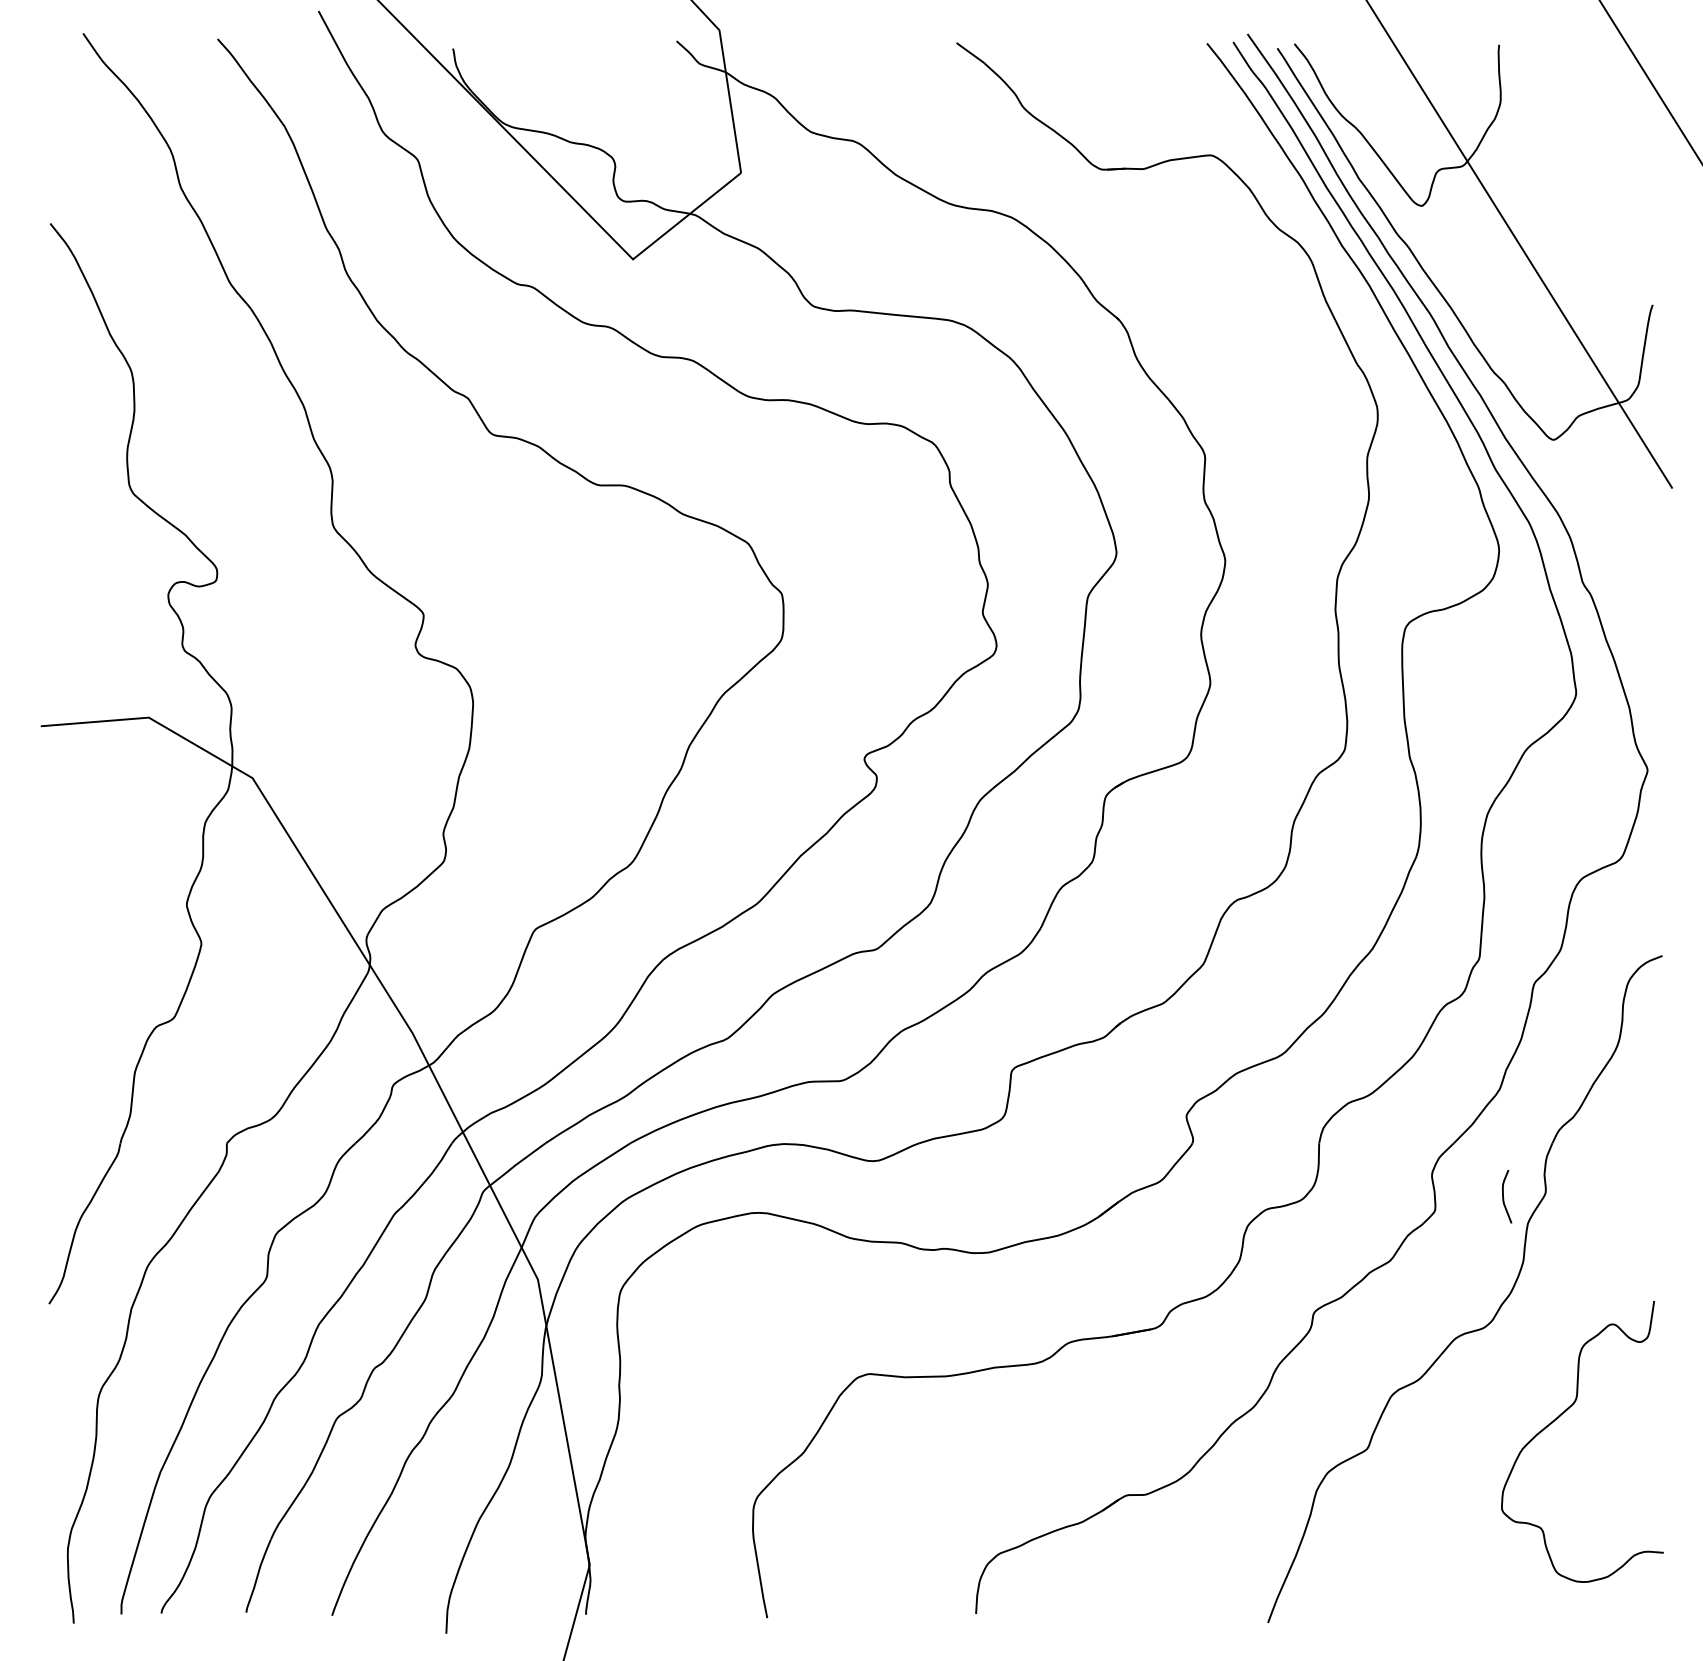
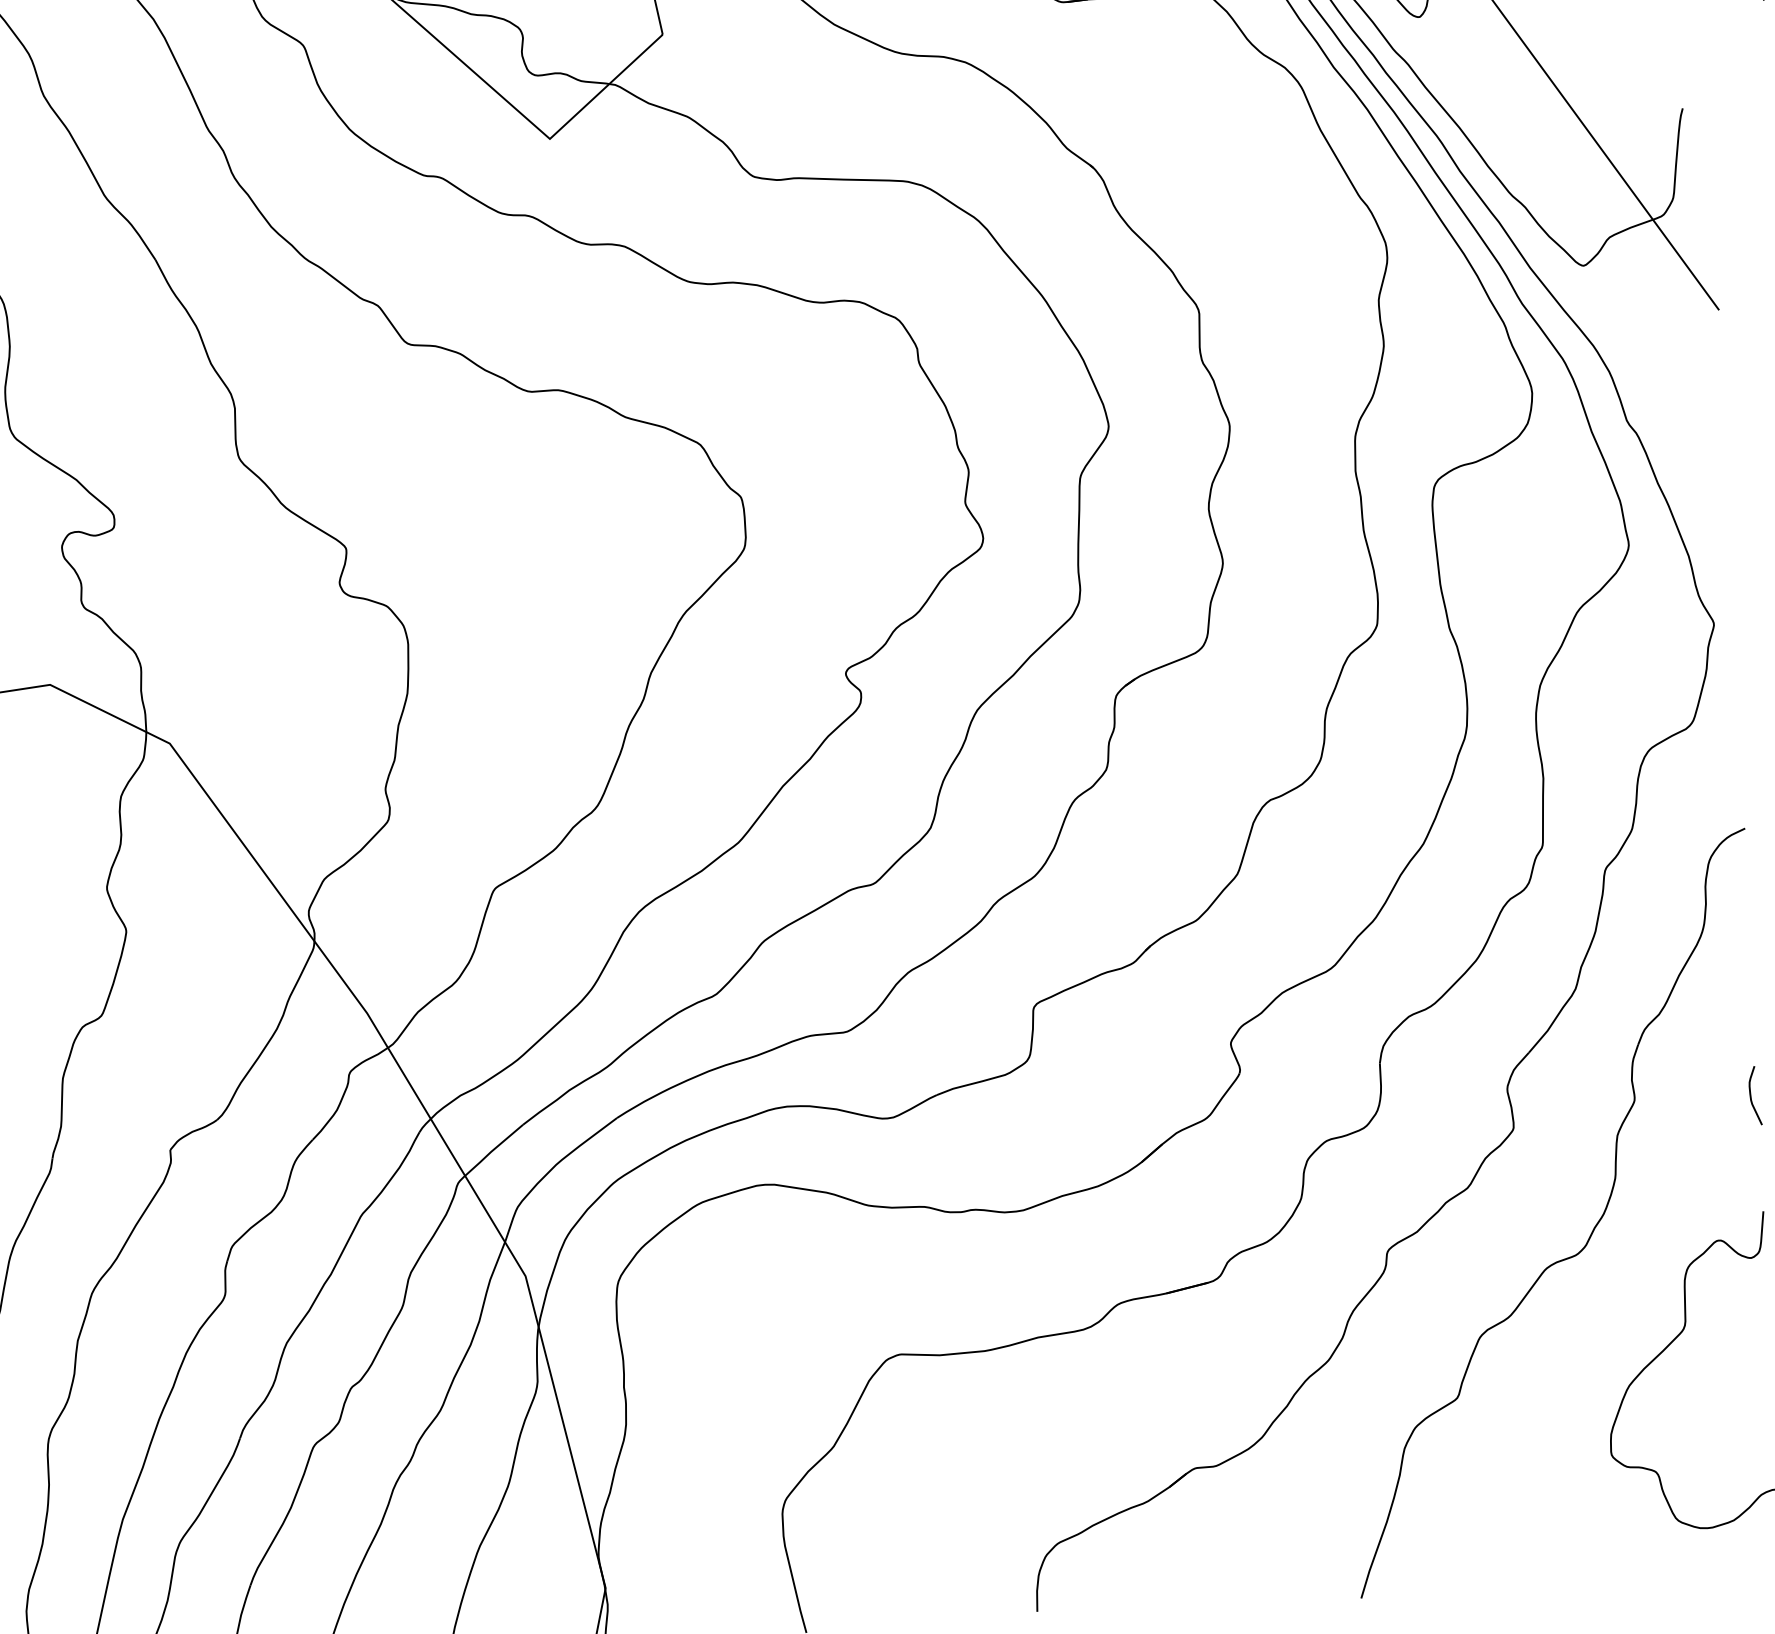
curve: (1504, 1198) -> (1752, 1098), moved

